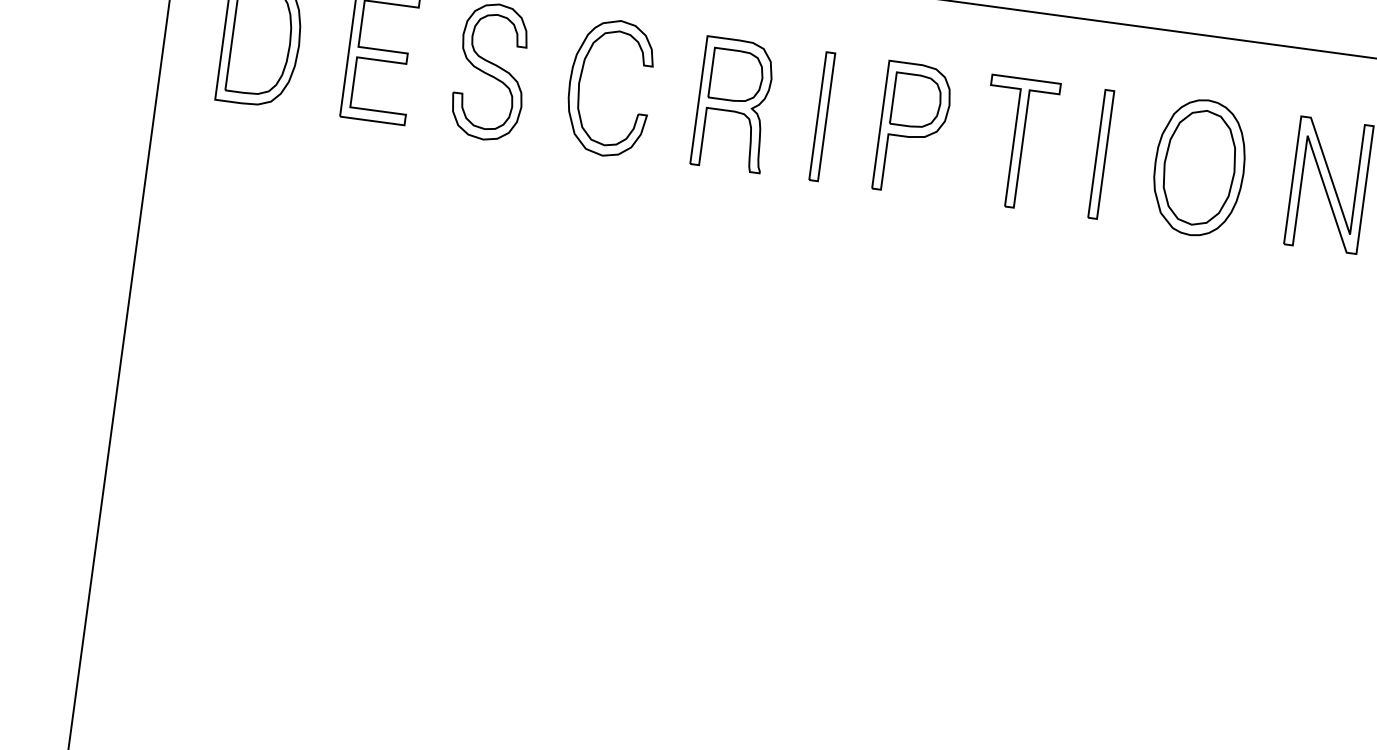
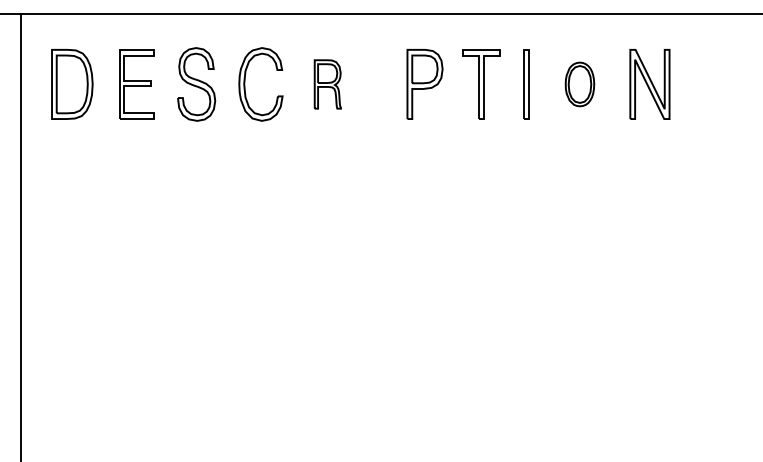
part: (732, 104) -> (327, 84), size x0.7
part: (821, 116) -> (375, 84), removed
part: (1198, 167) -> (579, 84), size x0.6

